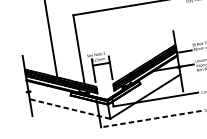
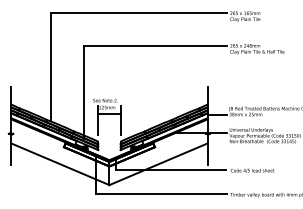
line: (69, 109) -> (59, 164), dashed -> solid
line: (151, 118) -> (161, 193), dashed -> solid

